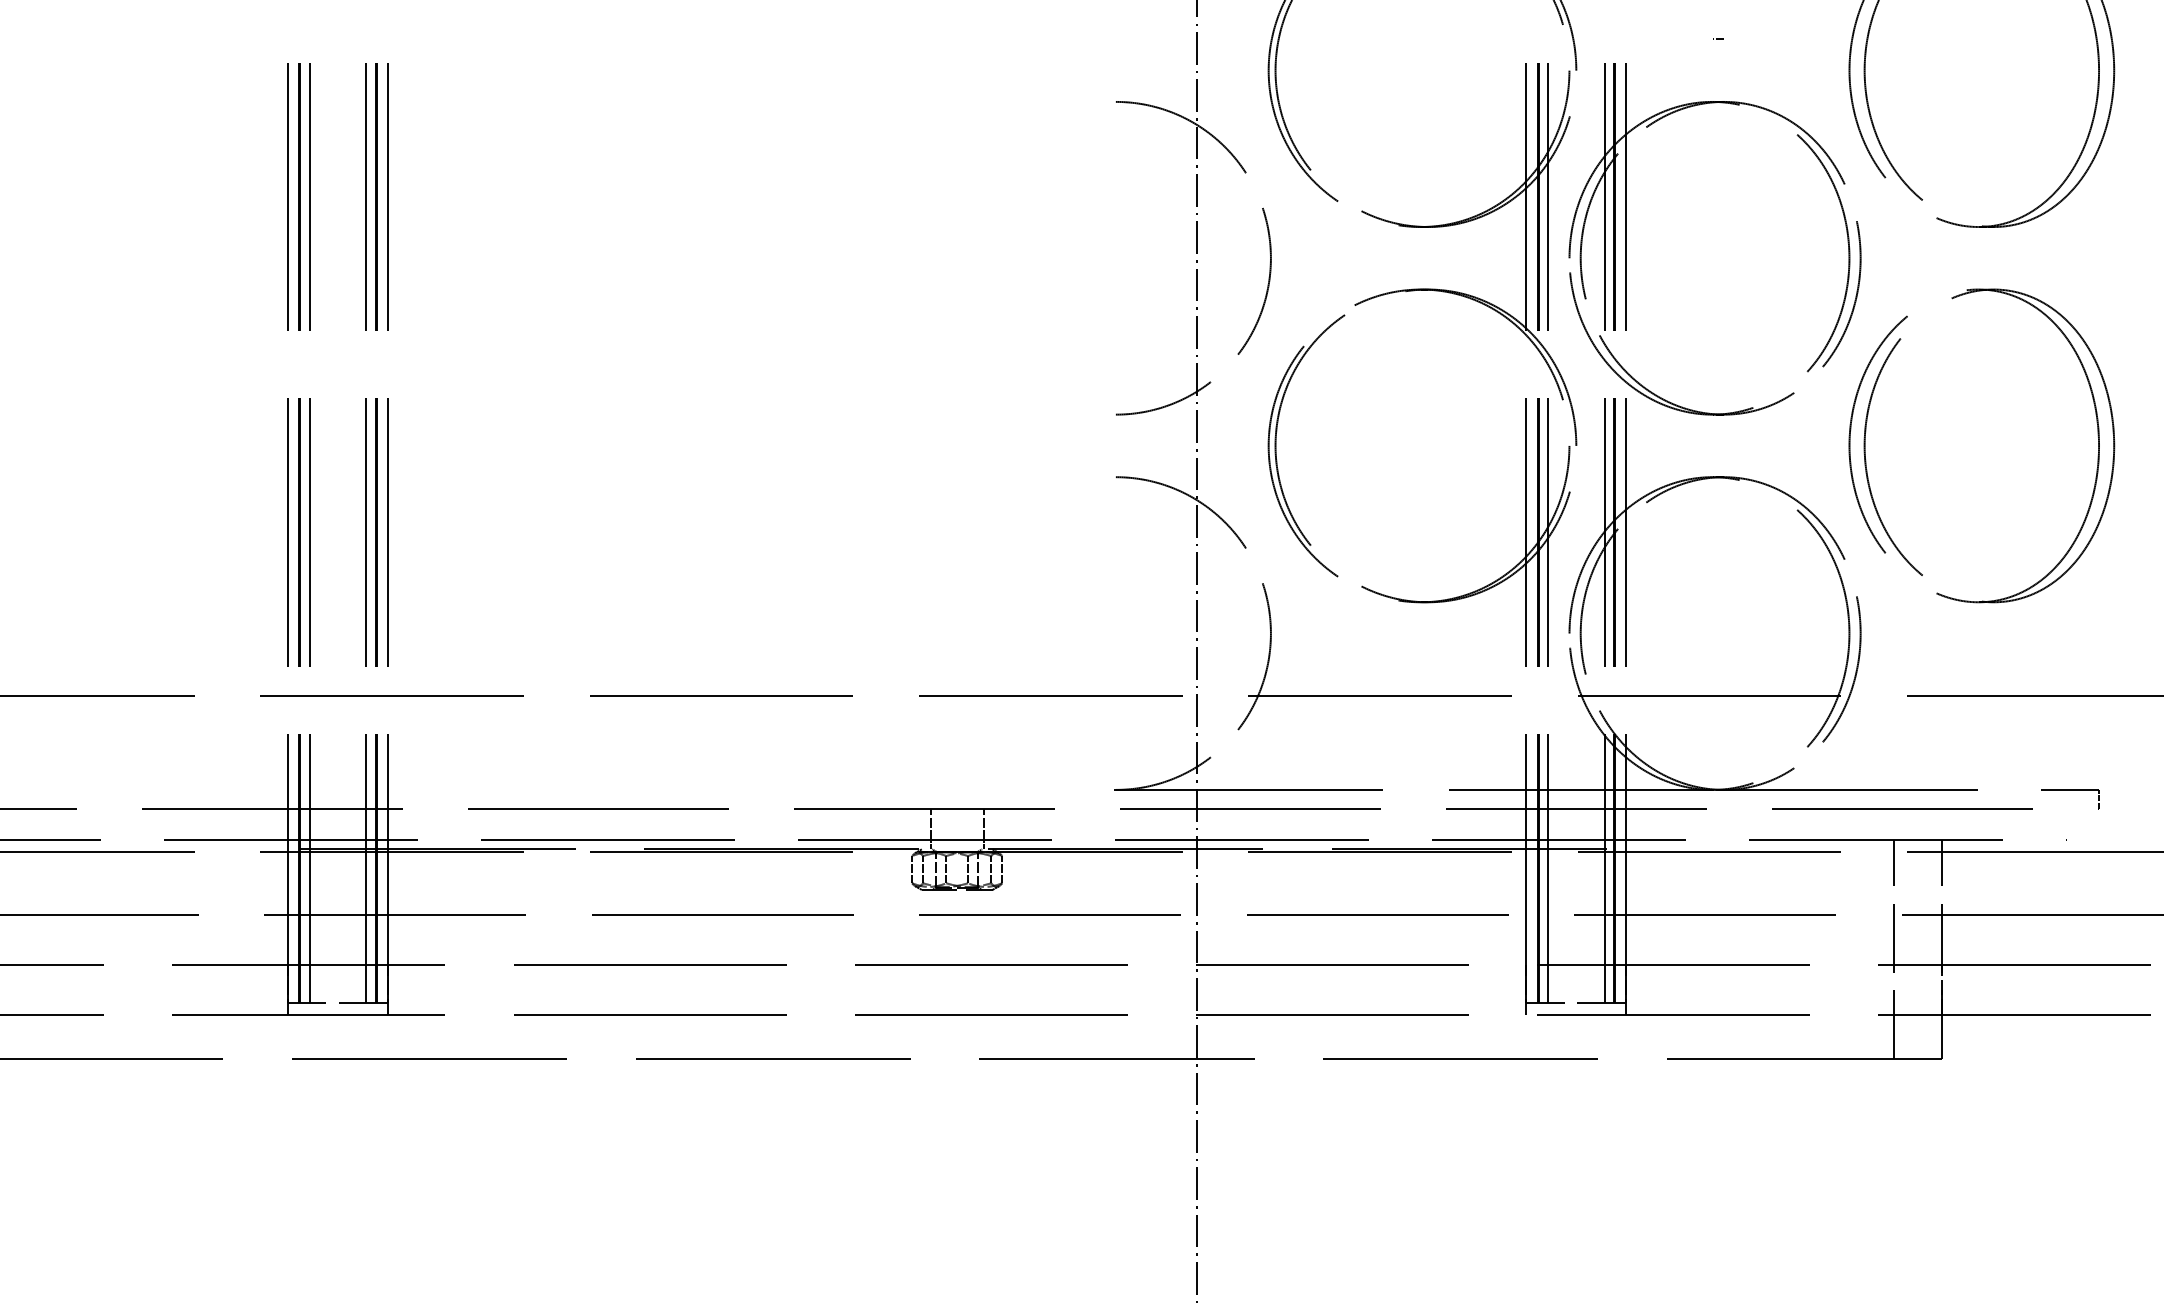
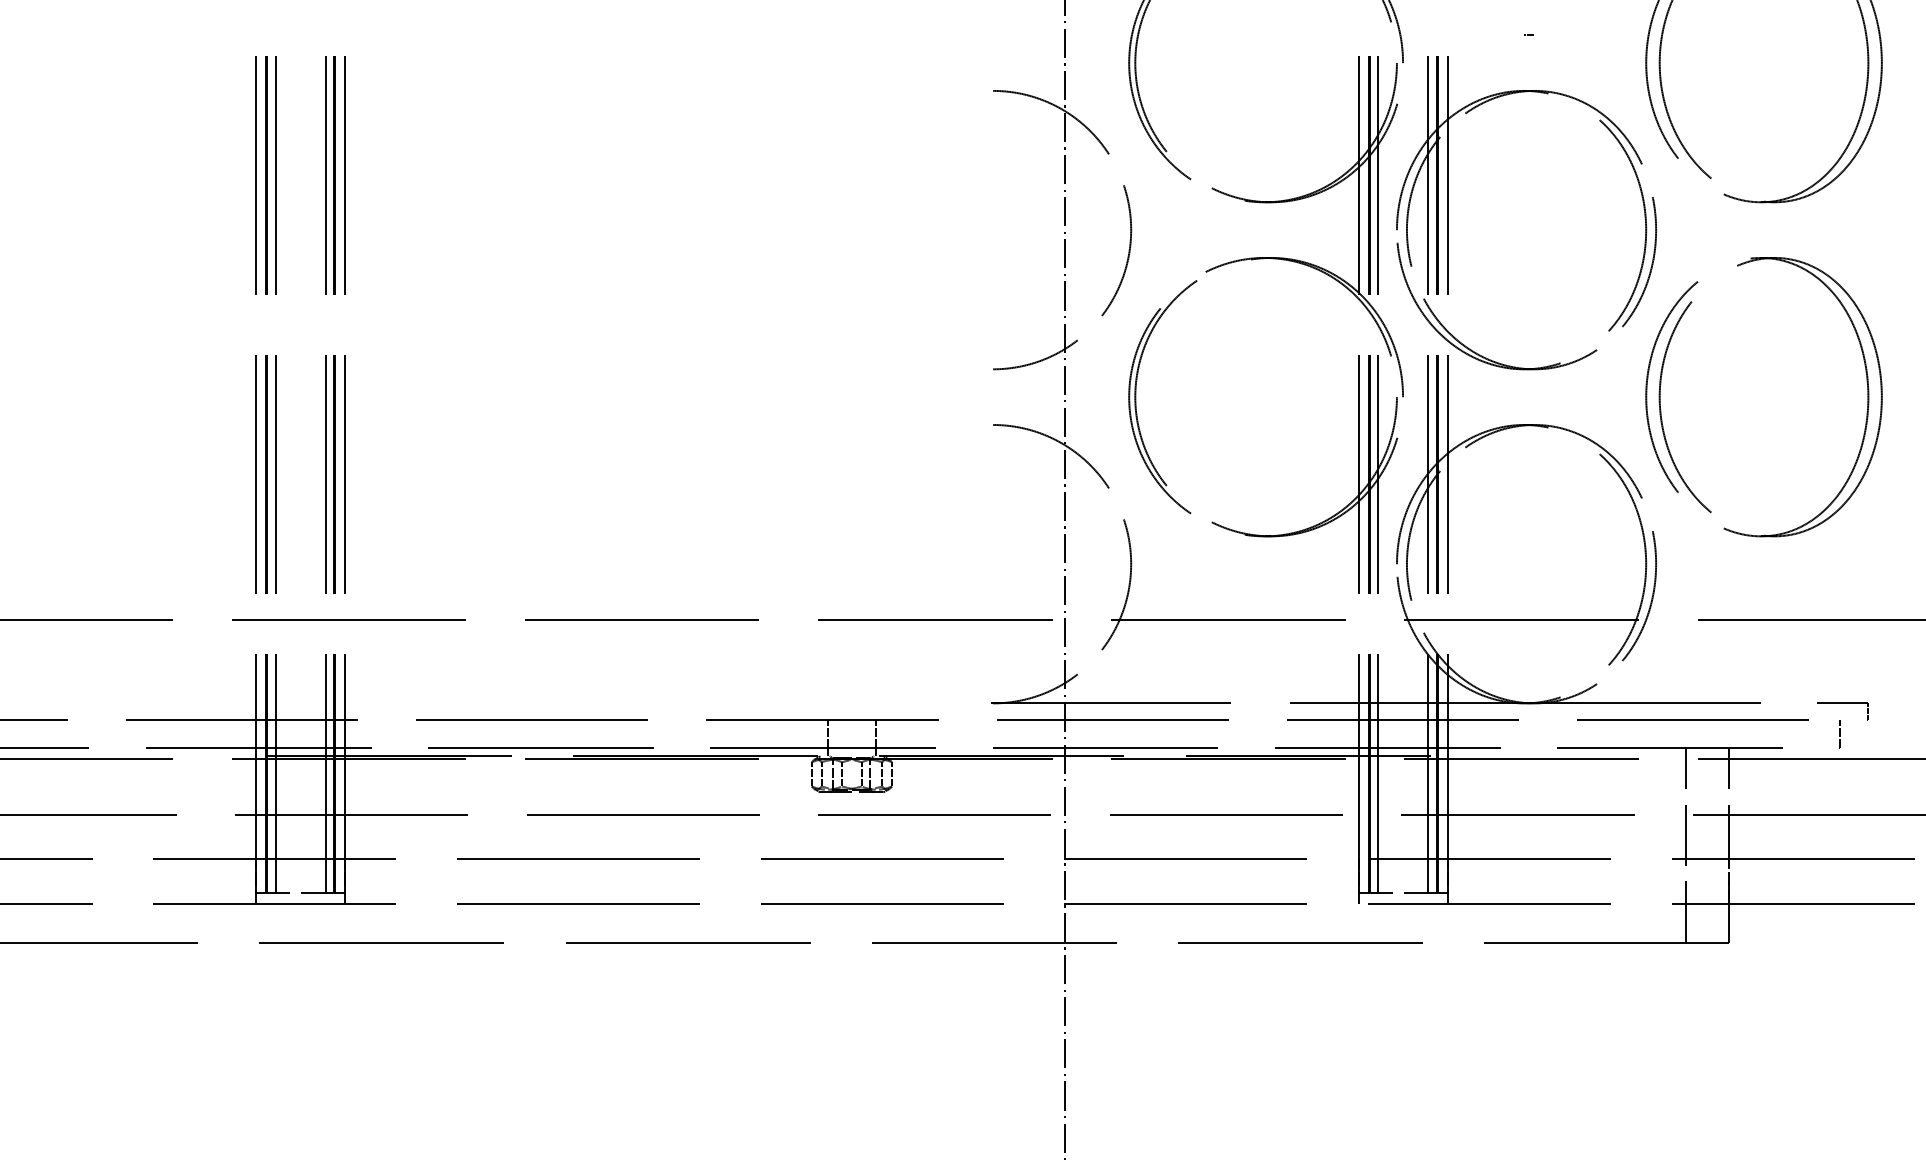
line: (2067, 823) -> (1840, 733), added

